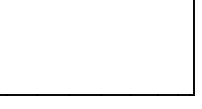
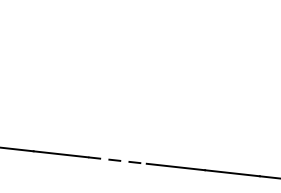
line: (53, 95) -> (117, 161), solid -> dashed

